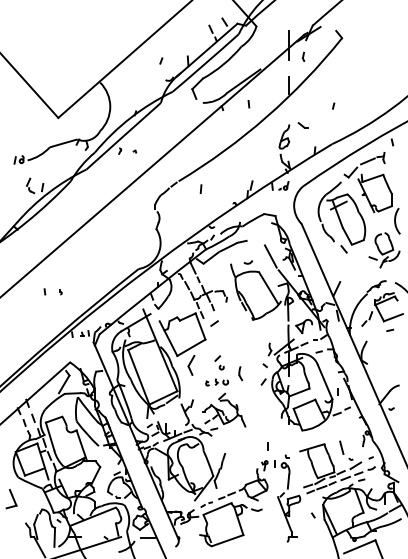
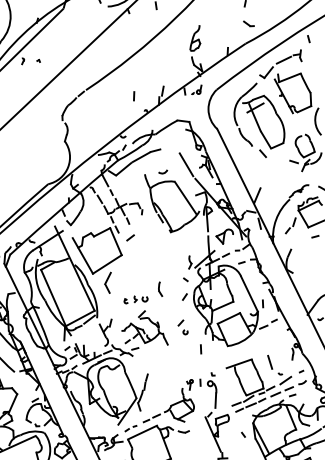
part: (302, 125) -> (248, 24), moved
line: (200, 188) -> (133, 95), moved
part: (219, 362) -> (182, 327), moved
line: (267, 446) -> (200, 349), moved

